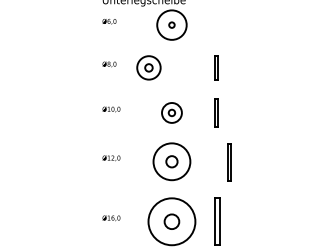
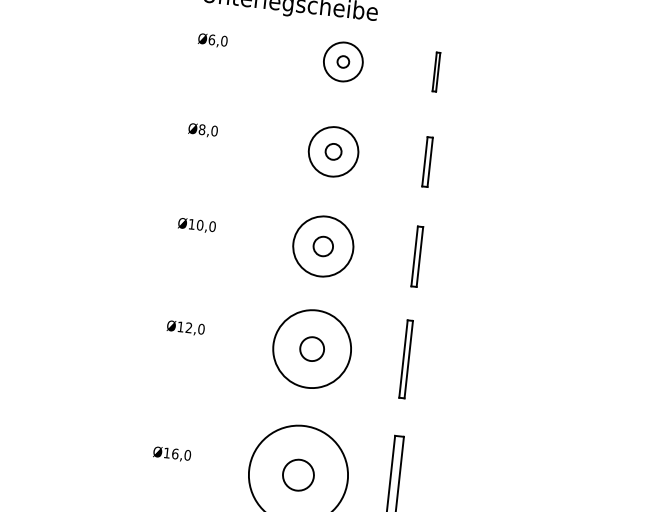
circle: (171, 24) -> (342, 60), size x0.62
line: (215, 24) -> (435, 70), added
part: (148, 67) -> (332, 150), moved
part: (171, 112) -> (322, 245), size x1.43
line: (228, 162) -> (403, 358), moved

